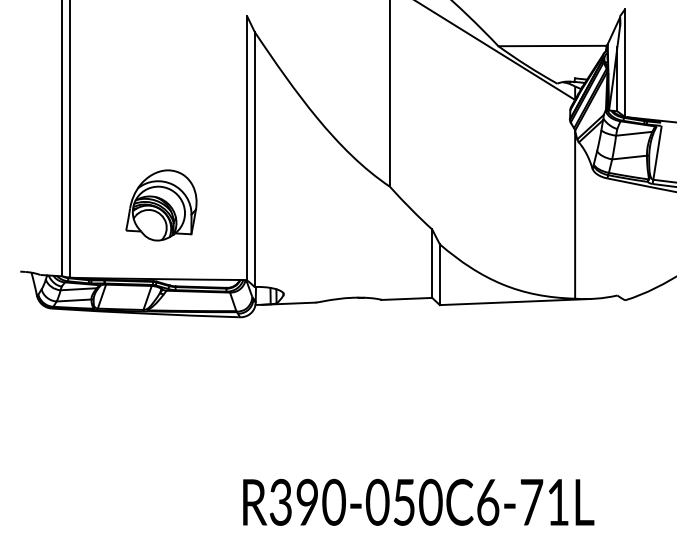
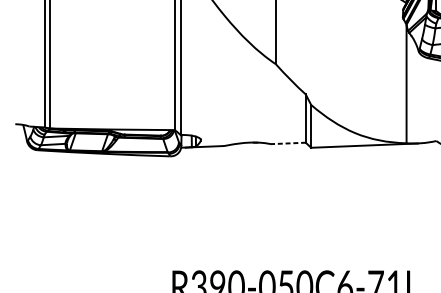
part: (161, 205) -> (114, 77), removed
line: (407, 298) -> (288, 143), solid -> dashed

